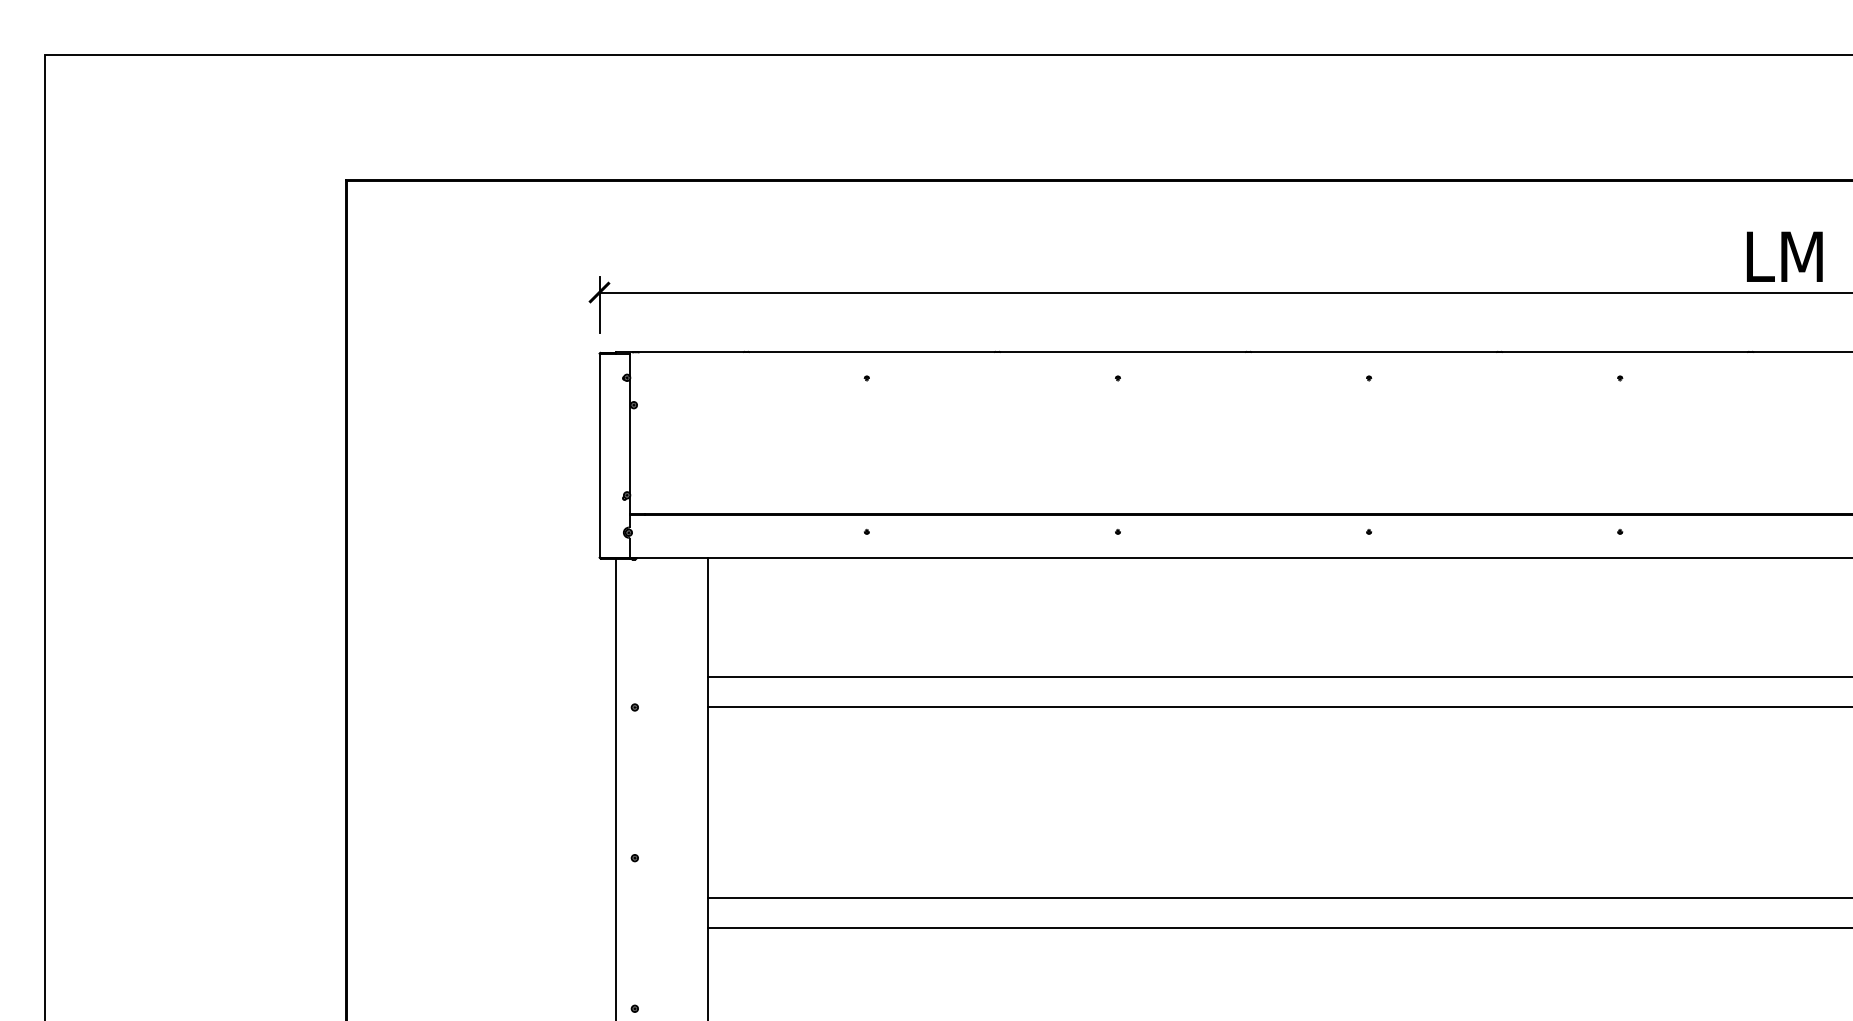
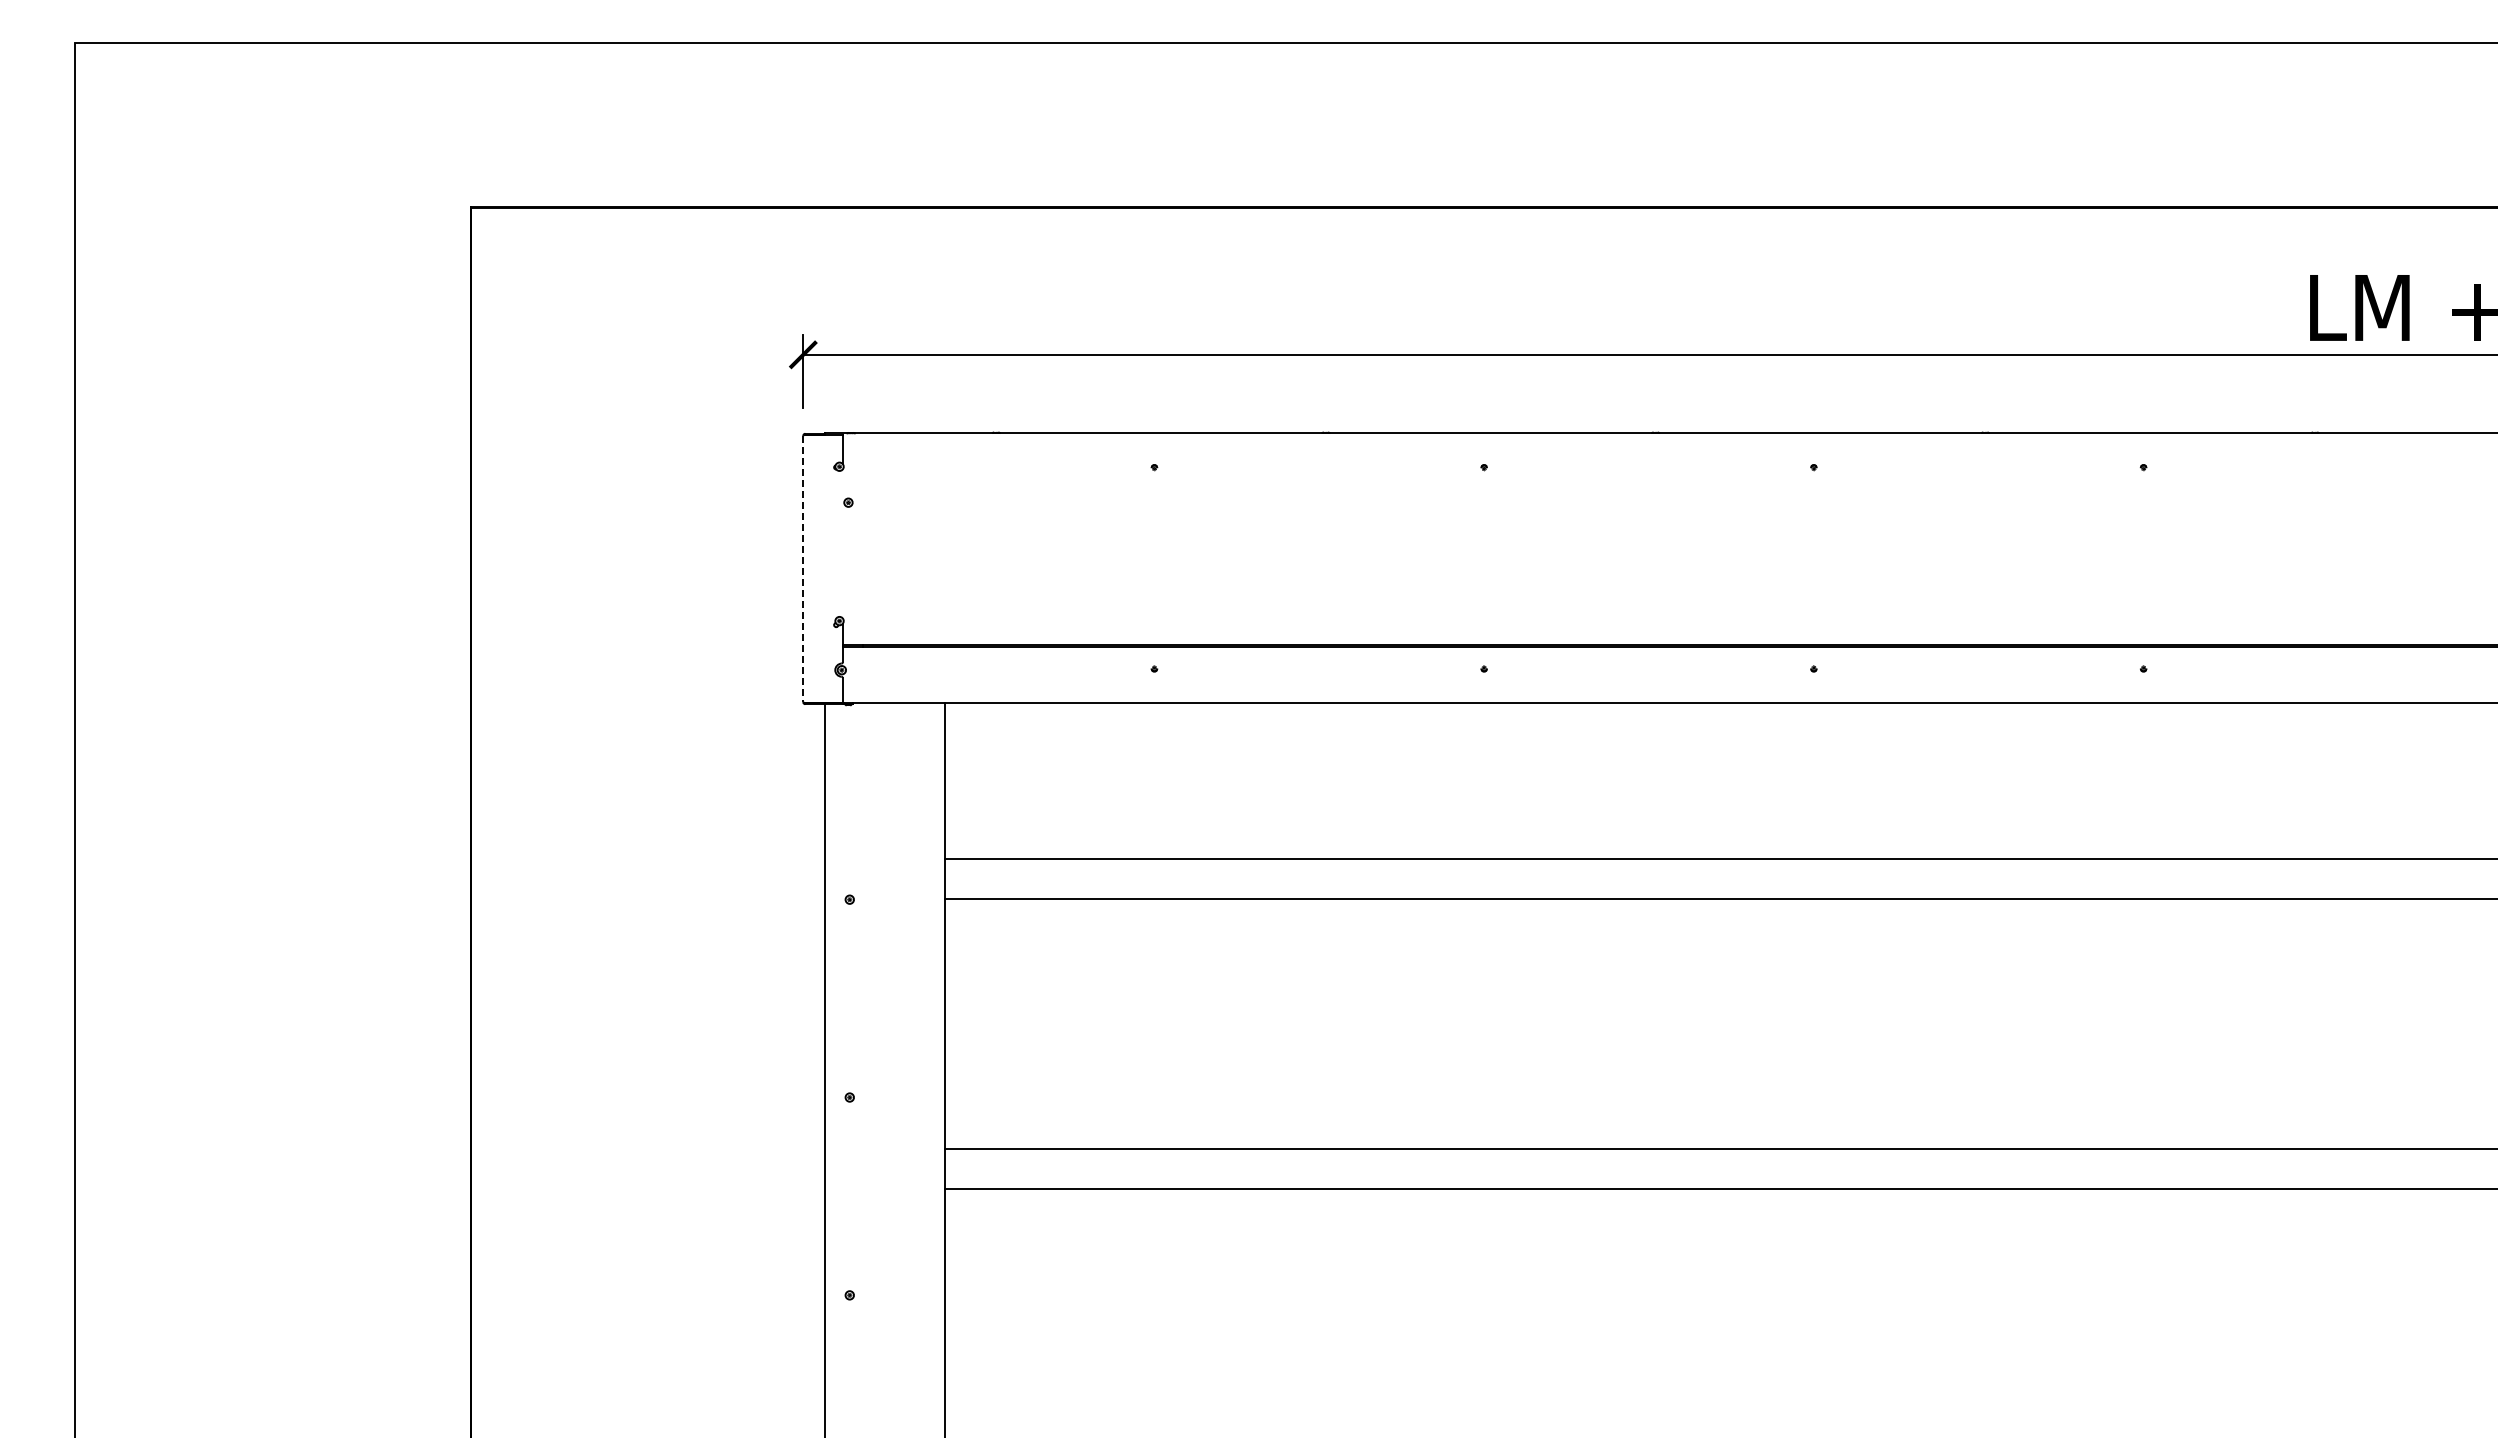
line: (629, 436) -> (842, 543), removed
line: (599, 456) -> (803, 569), solid -> dashed

